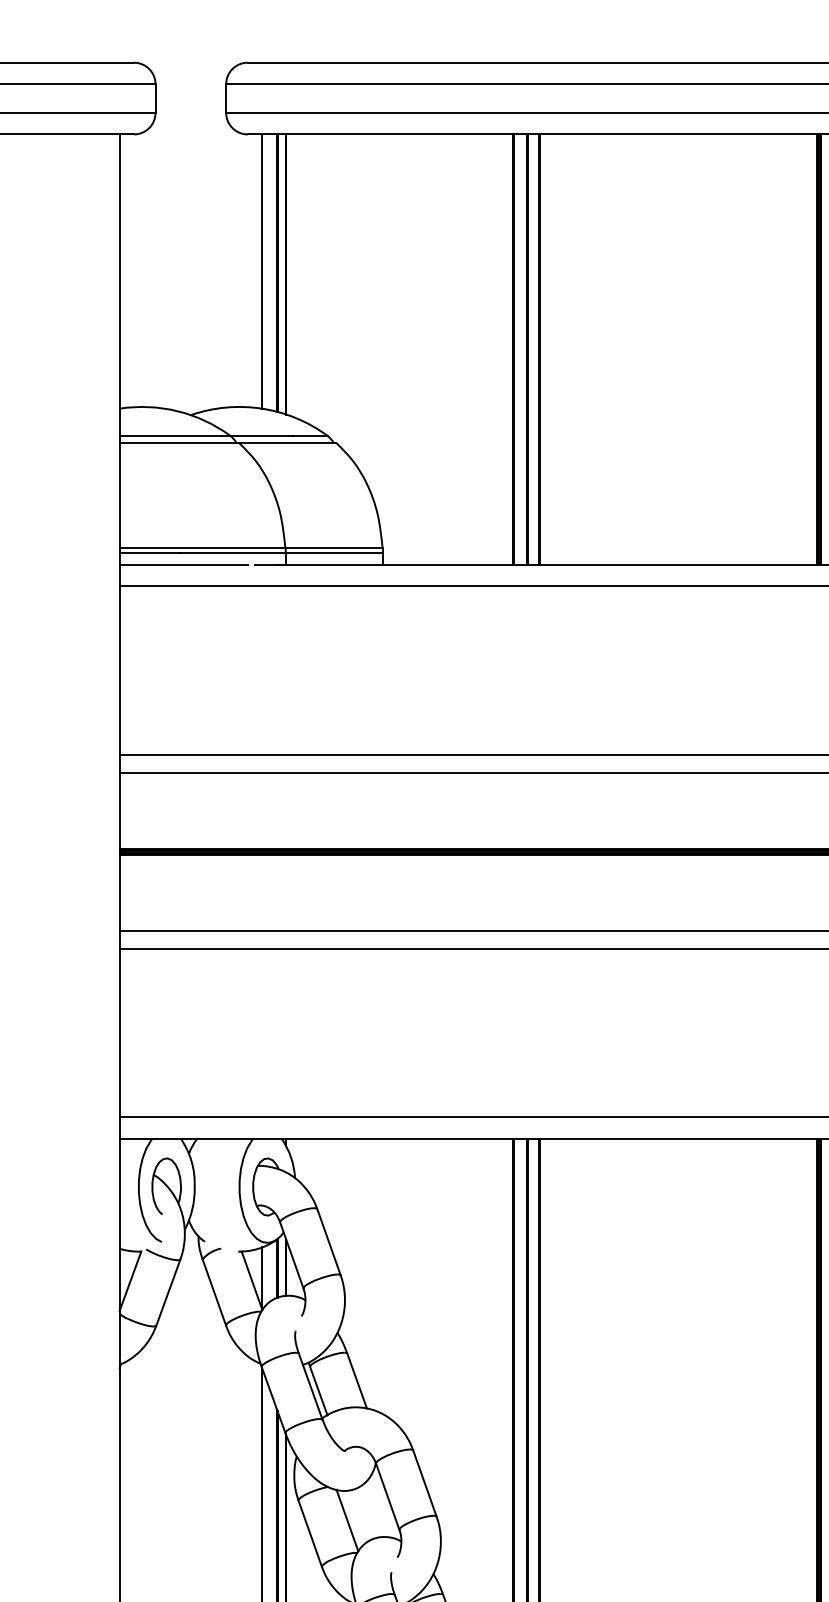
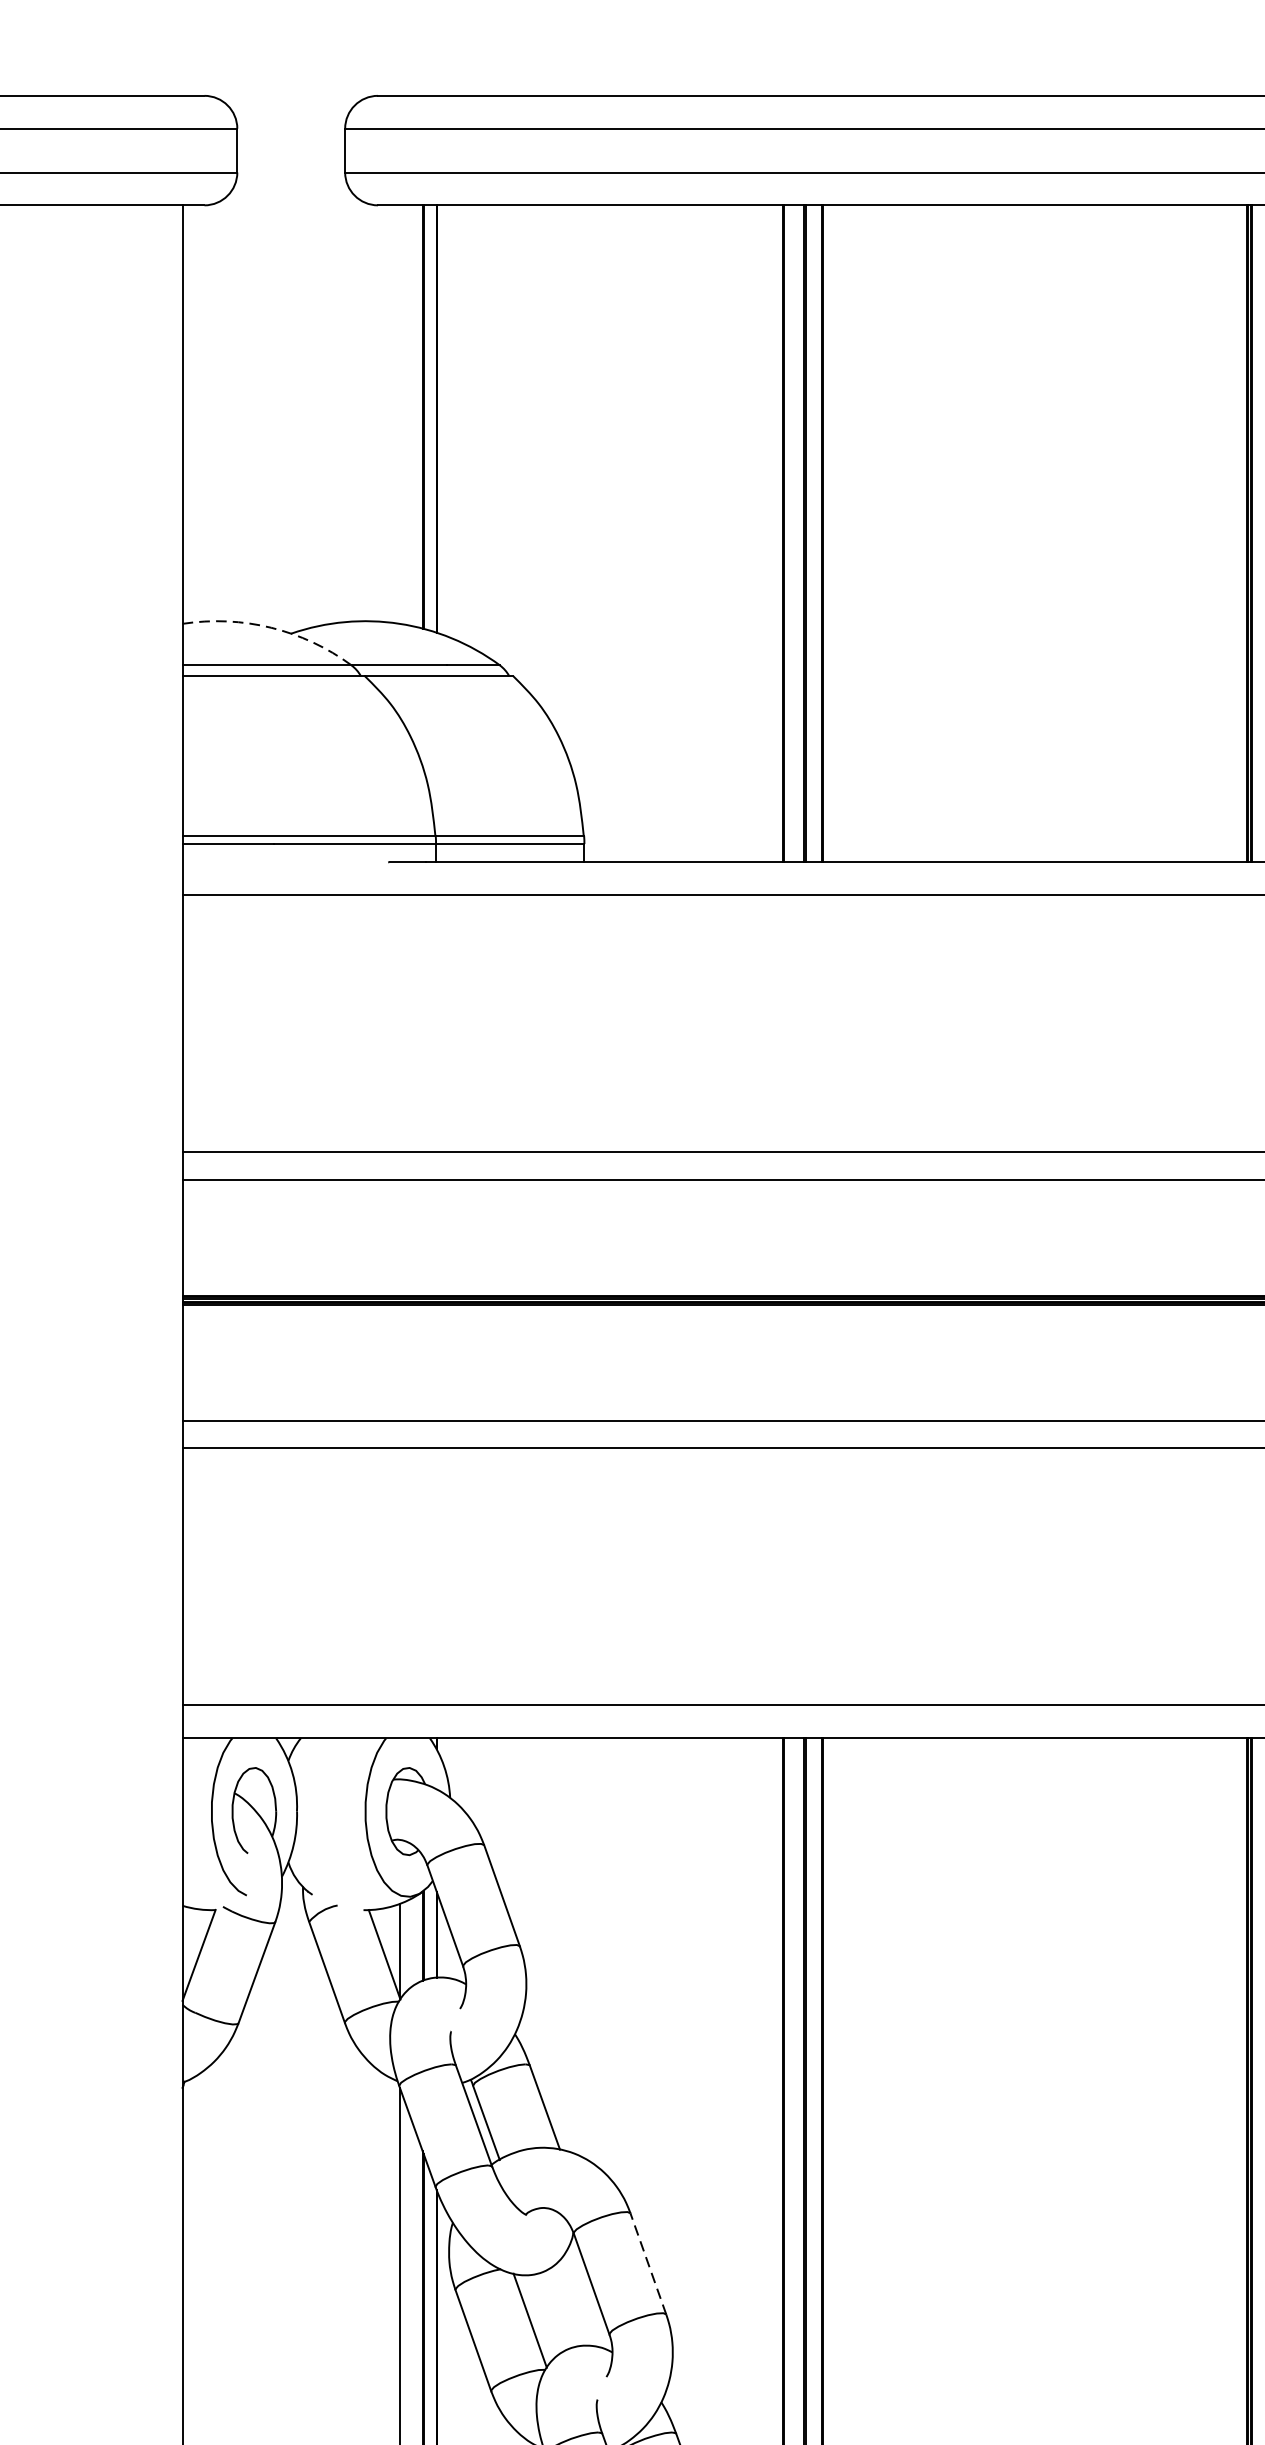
line: (262, 271) -> (400, 414), removed
arc: (177, 411) -> (270, 628), solid -> dashed
line: (183, 564) -> (279, 861), removed
line: (424, 1483) -> (647, 2263), solid -> dashed

